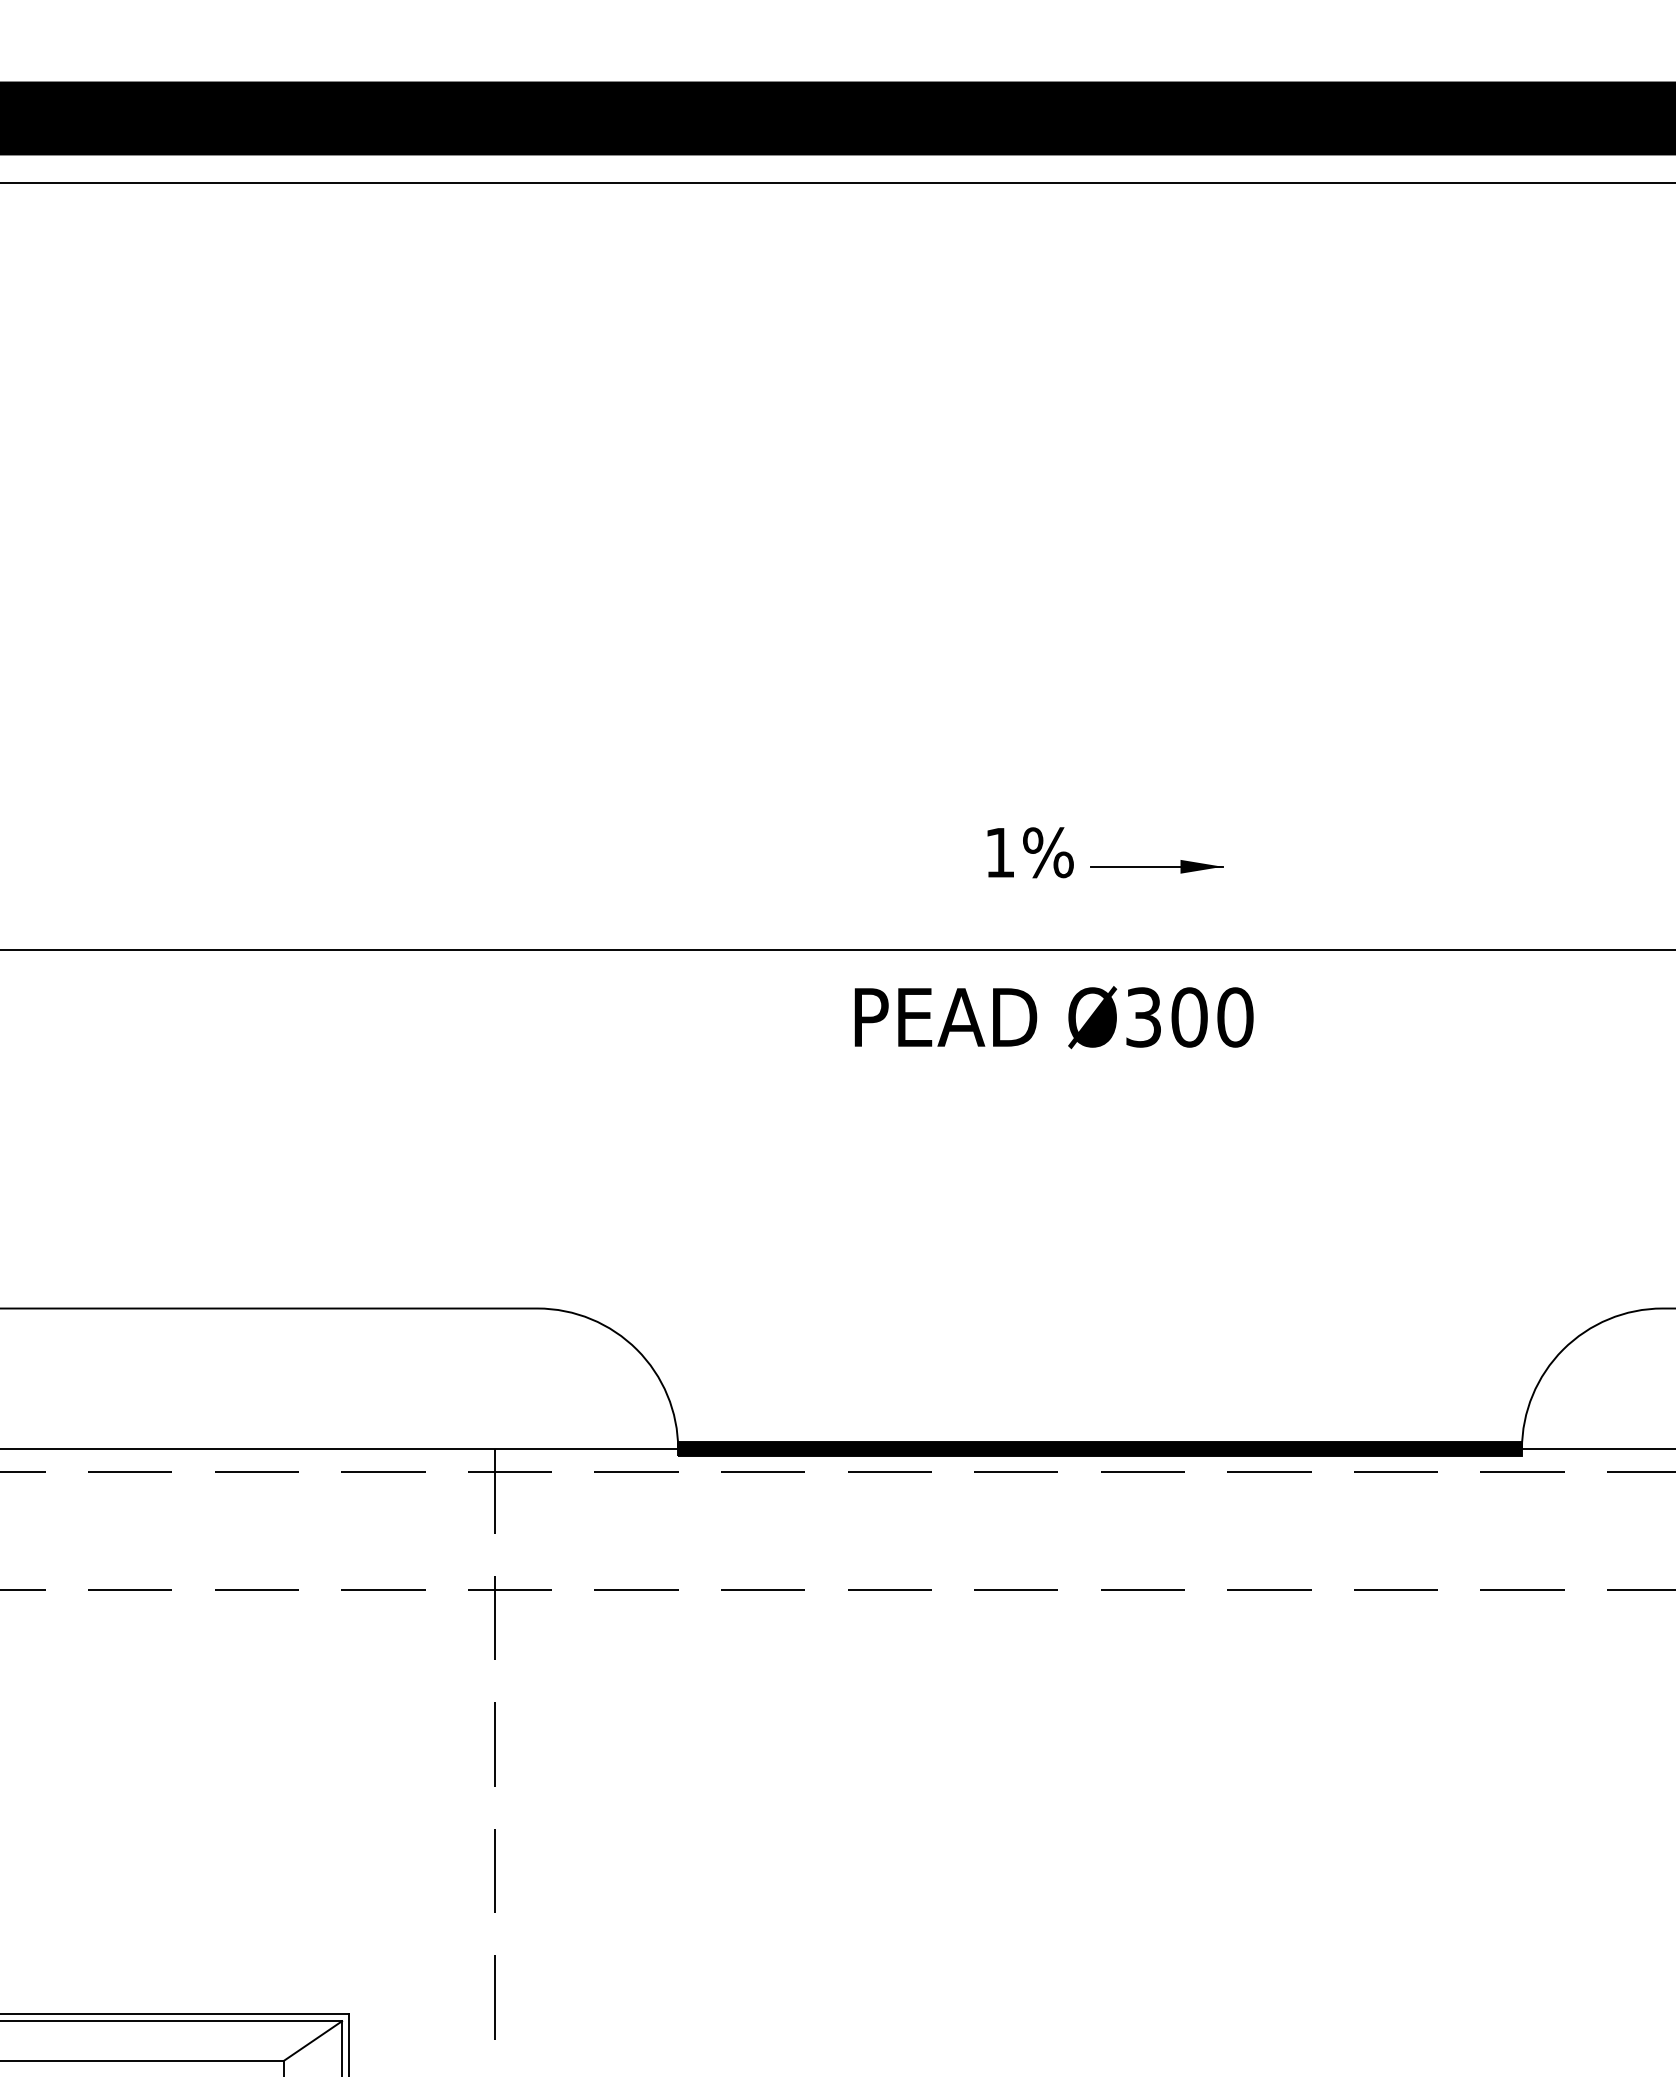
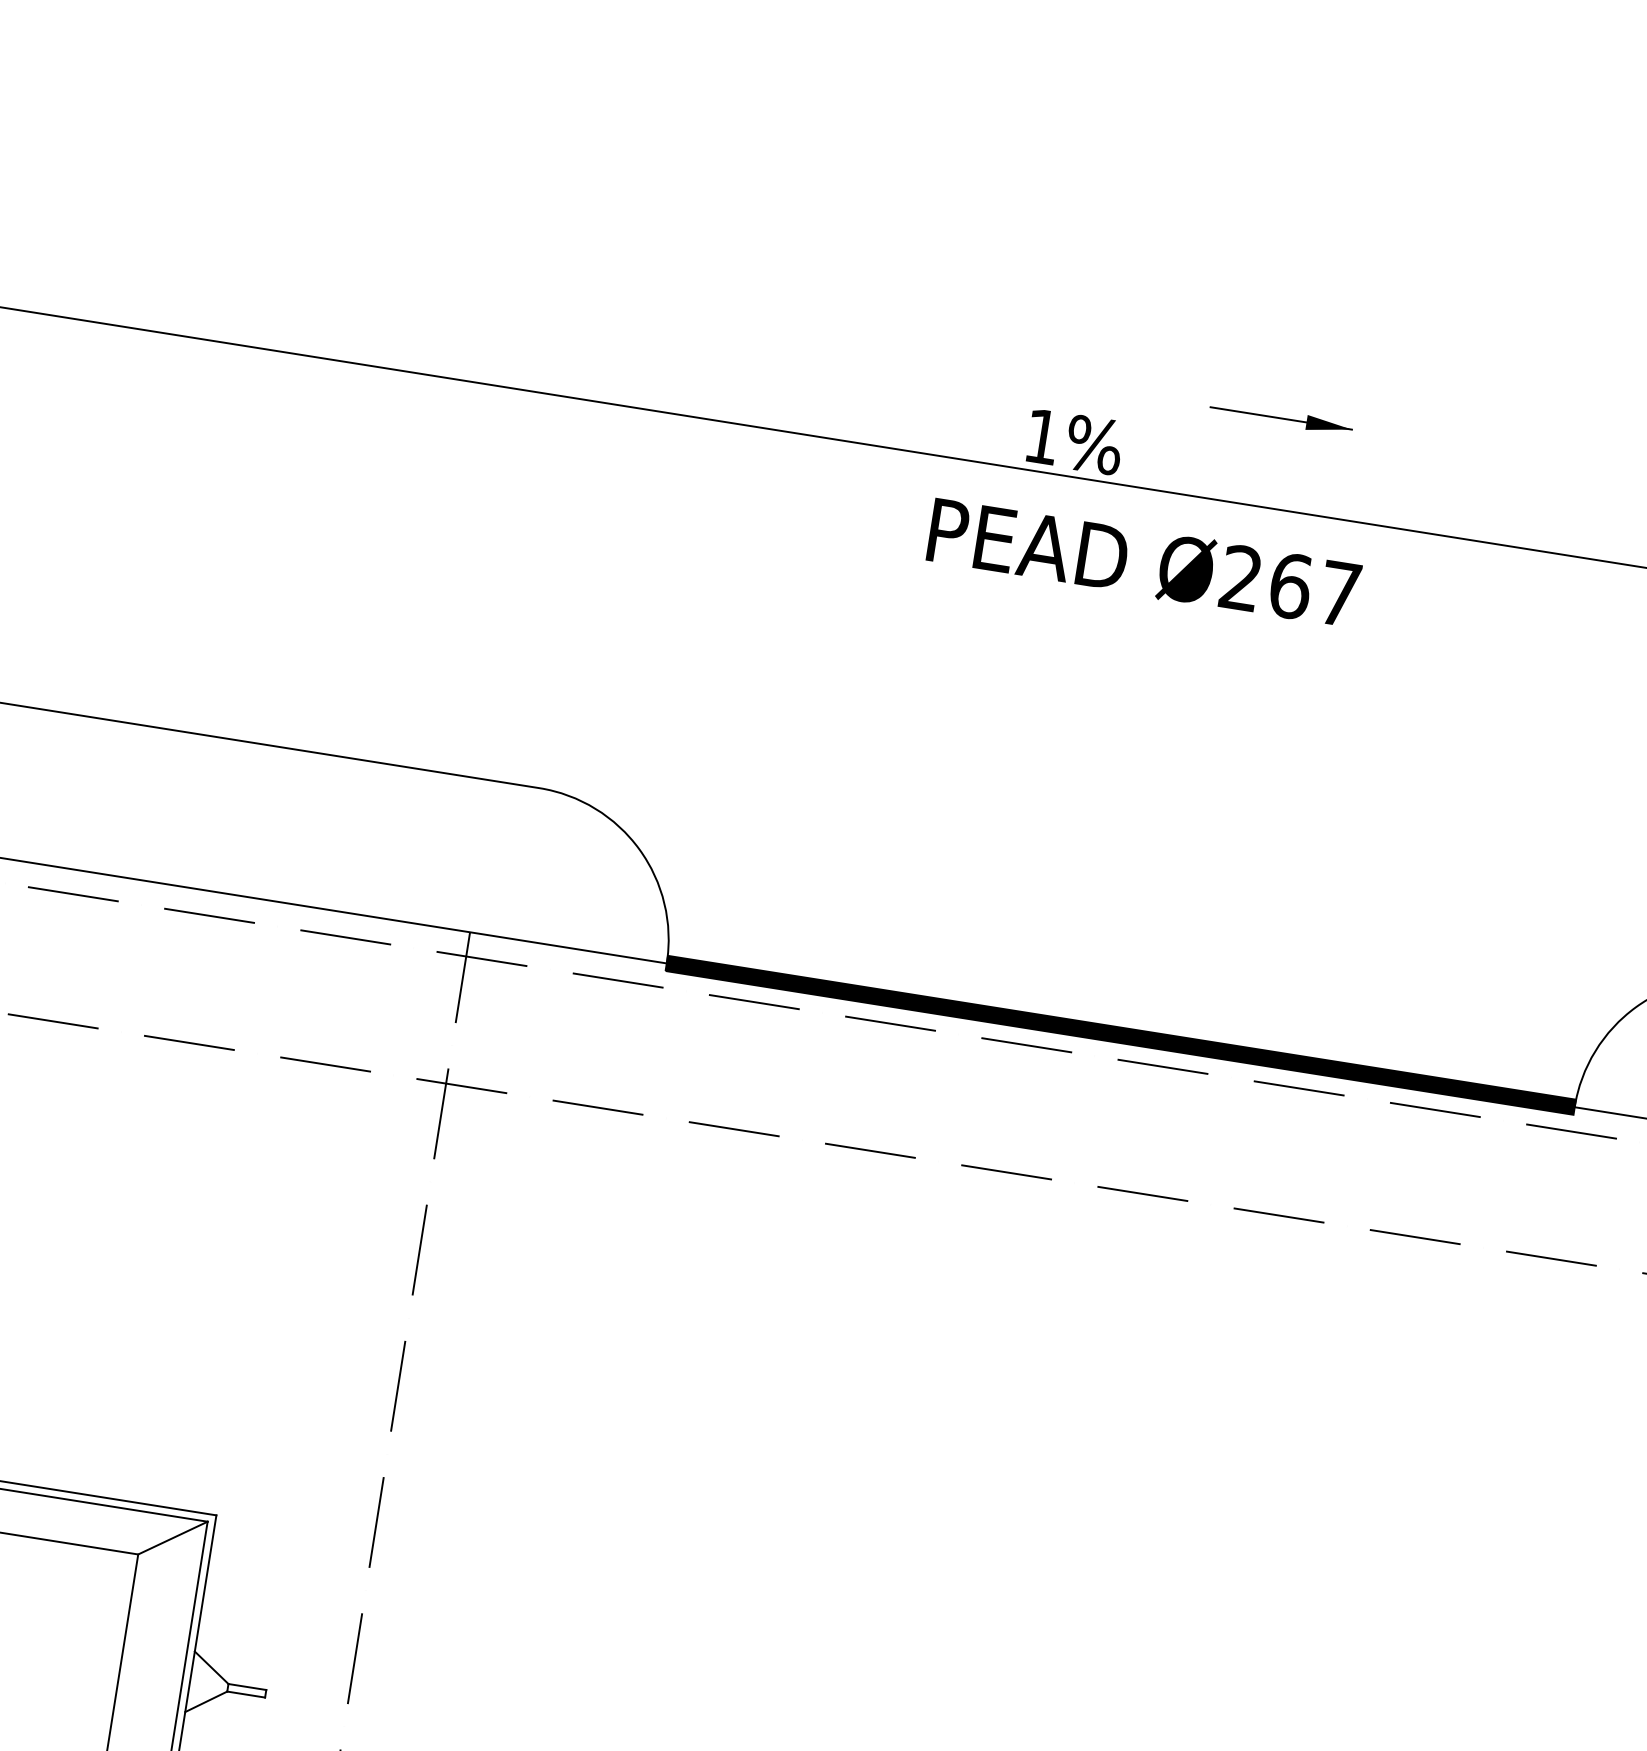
text: (1030, 852) -> (1075, 441), moved
text: (1189, 1017) -> (1290, 586), Ø300 -> Ø267

